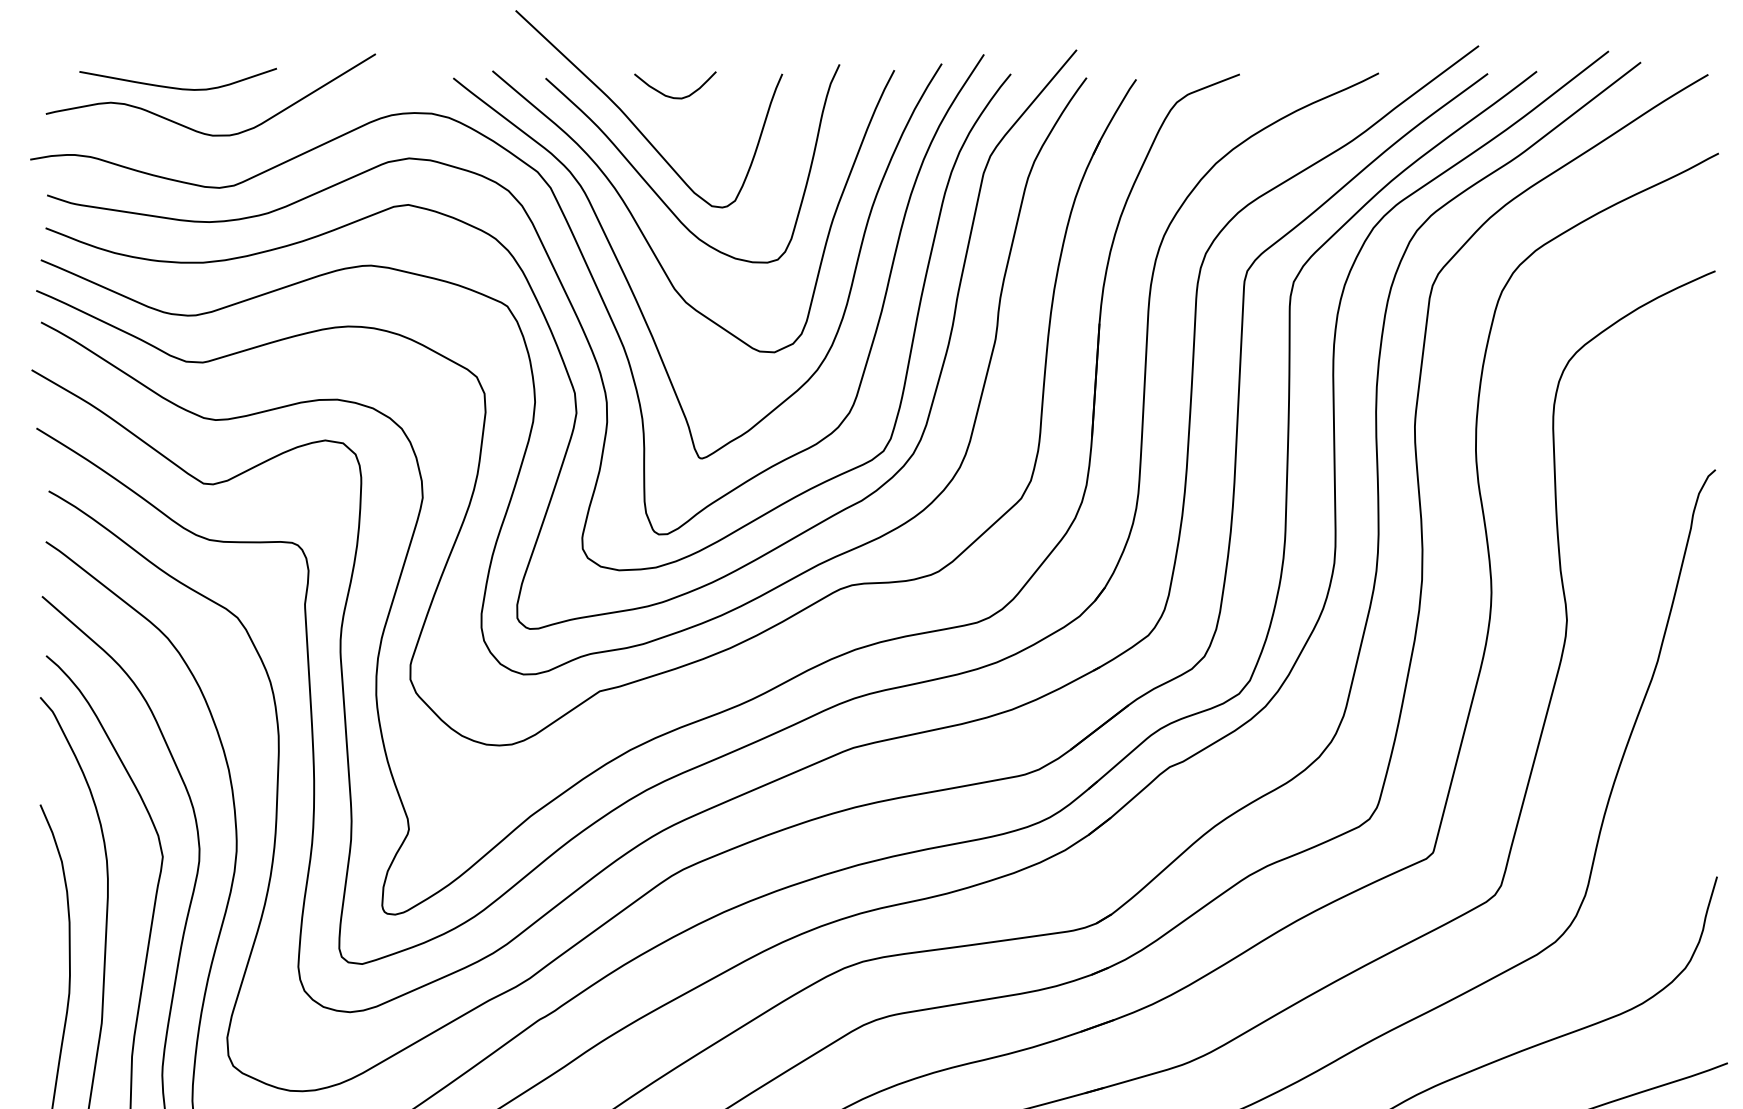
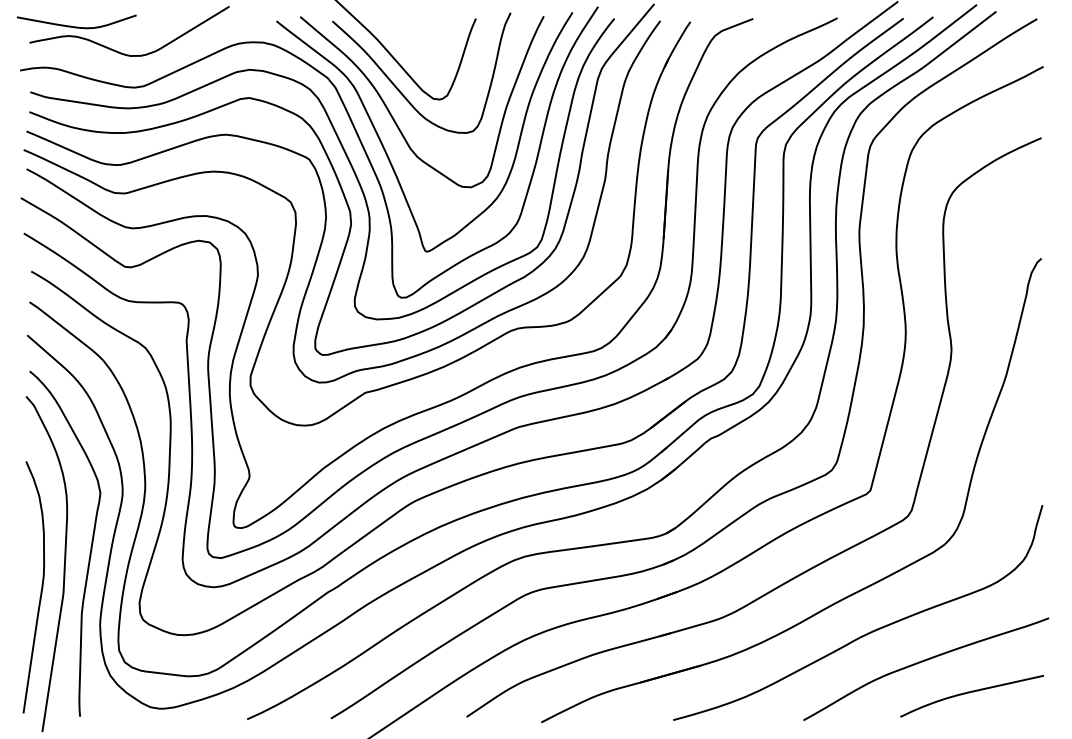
curve: (177, 87) -> (76, 26), moved
curve: (671, 95) -> (408, 31), removed

